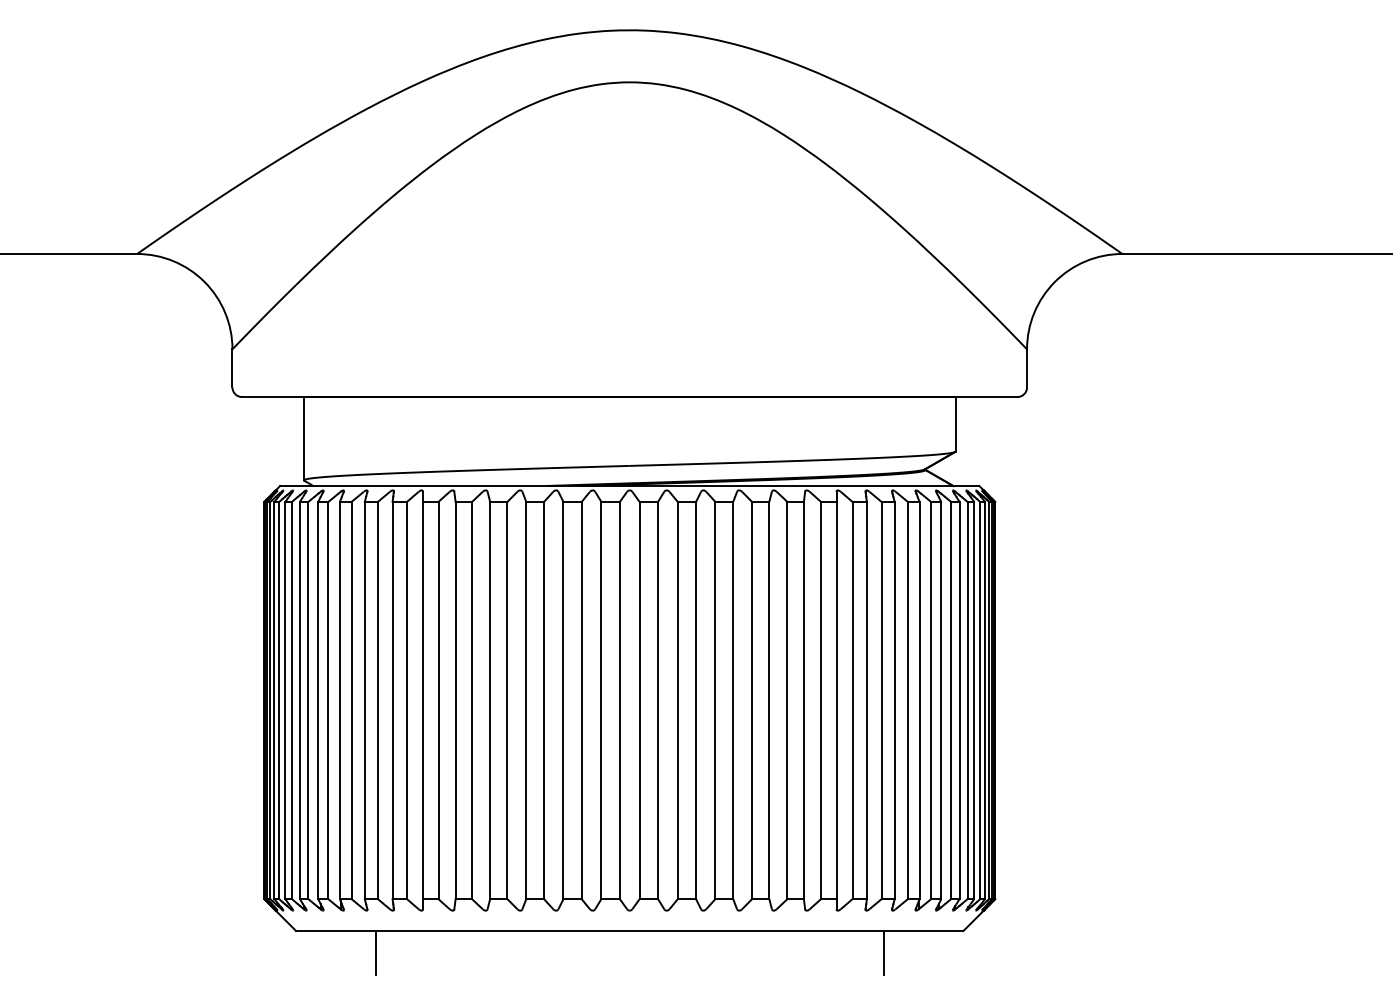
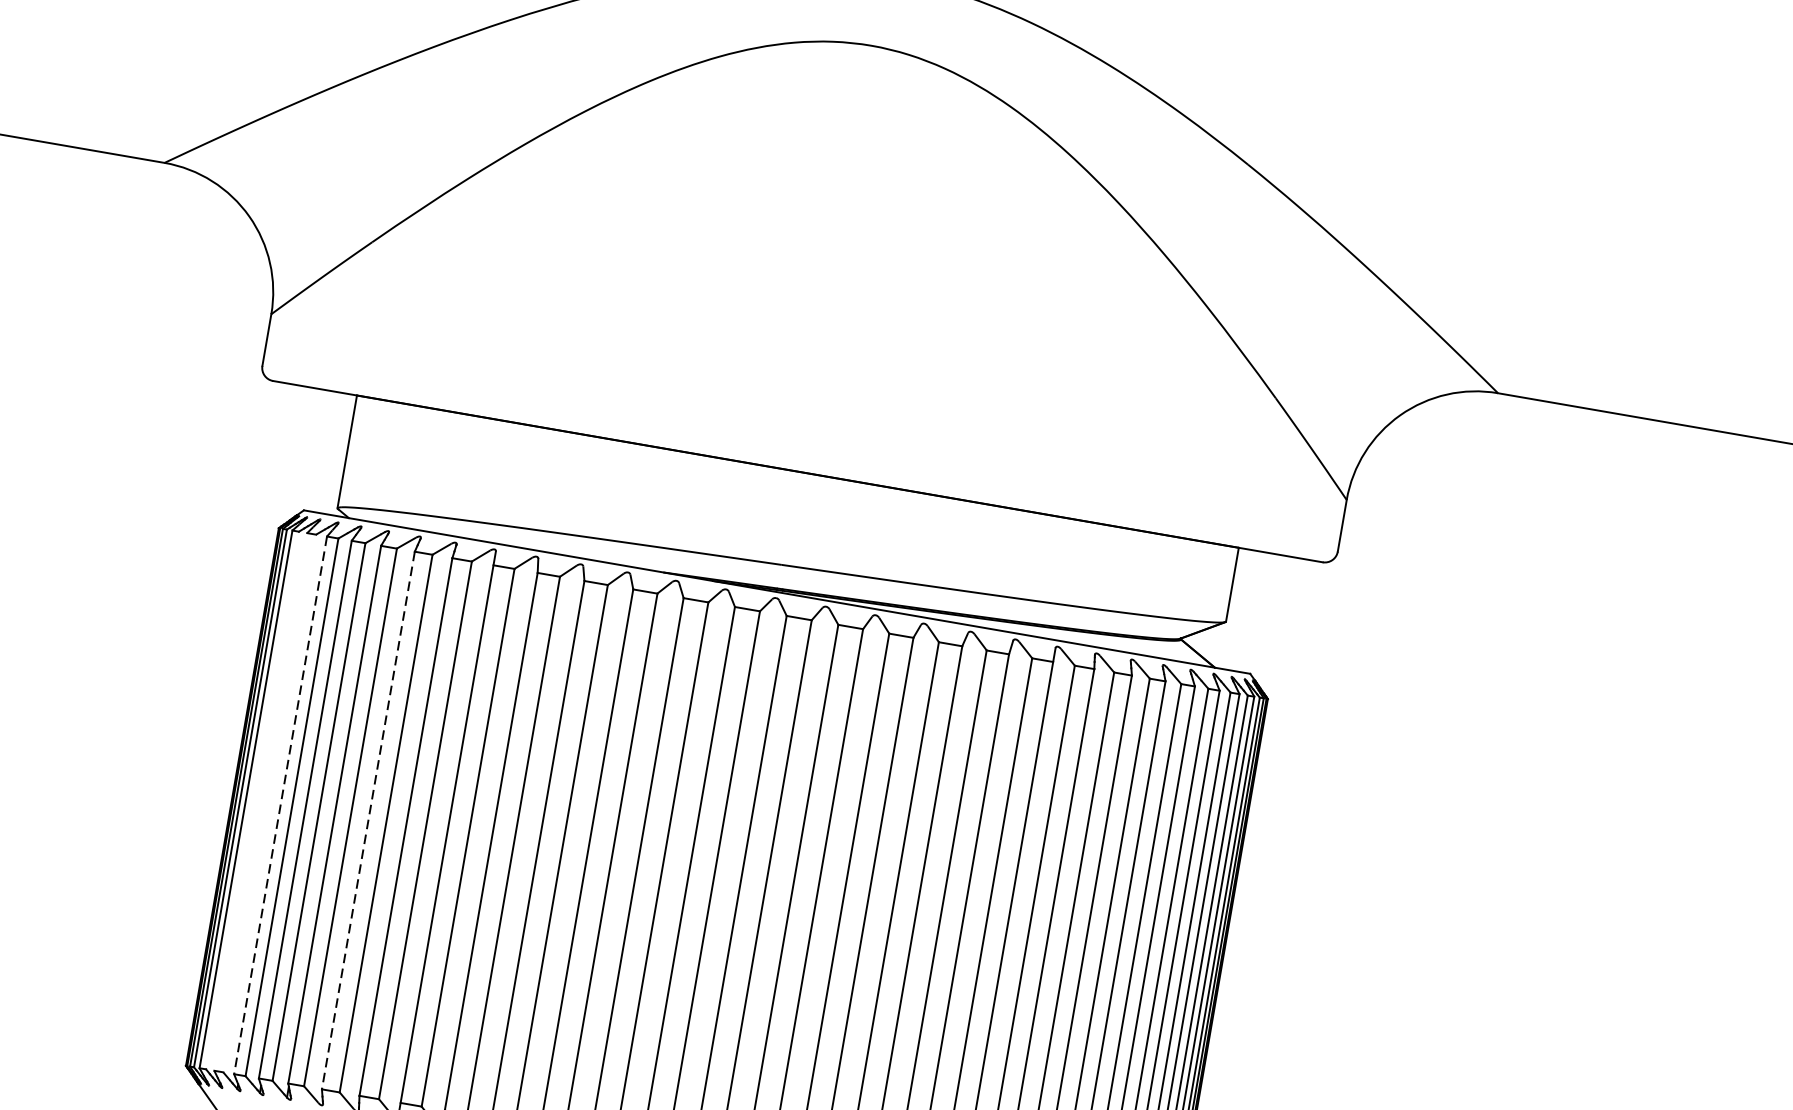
line: (279, 700) -> (252, 800), removed
line: (285, 700) -> (261, 801), removed
line: (291, 700) -> (269, 803), removed
line: (299, 700) -> (279, 805), solid -> dashed
line: (364, 700) -> (367, 820), solid -> dashed

